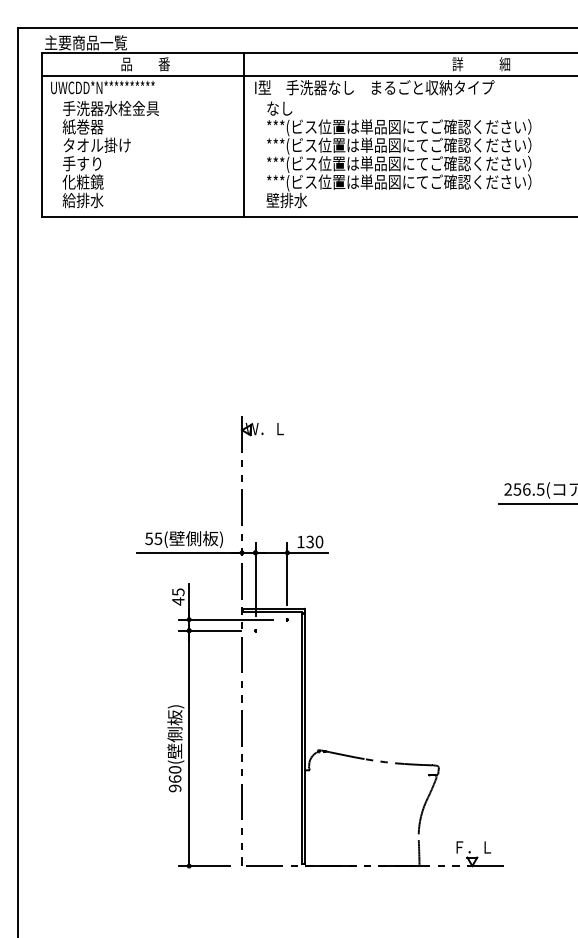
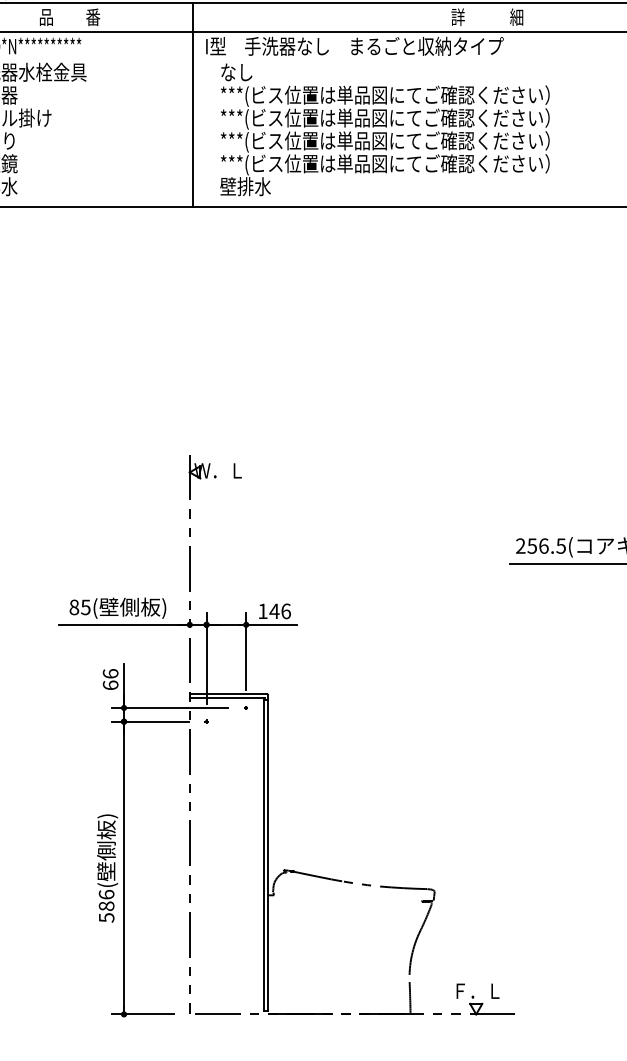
text: (148, 538) -> (73, 607), 55( -> 85(
text: (314, 541) -> (279, 610), 130 -> 146
text: (178, 596) -> (110, 679), 45 -> 66
text: (174, 779) -> (105, 906), 960( -> 586(

